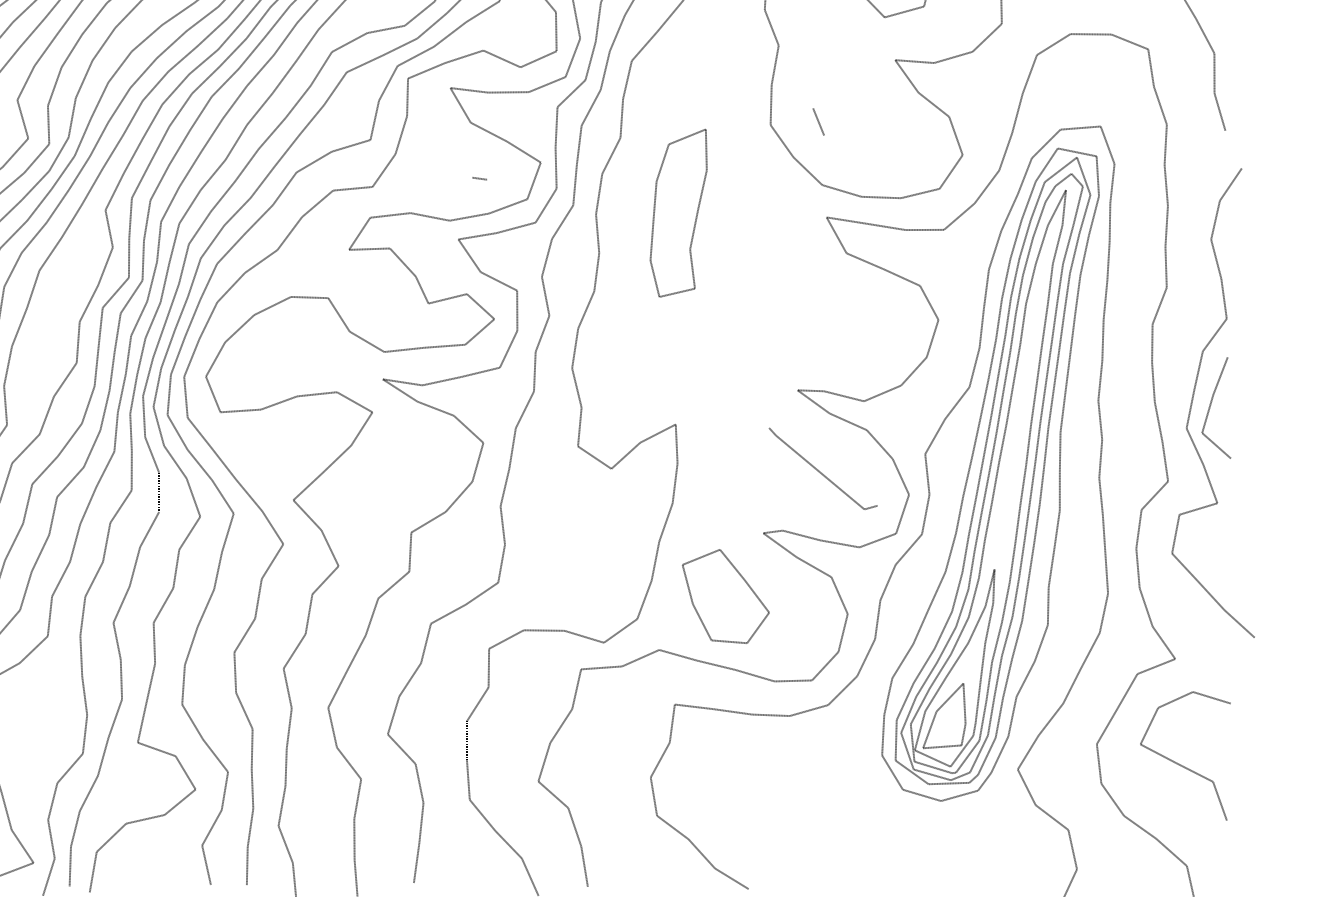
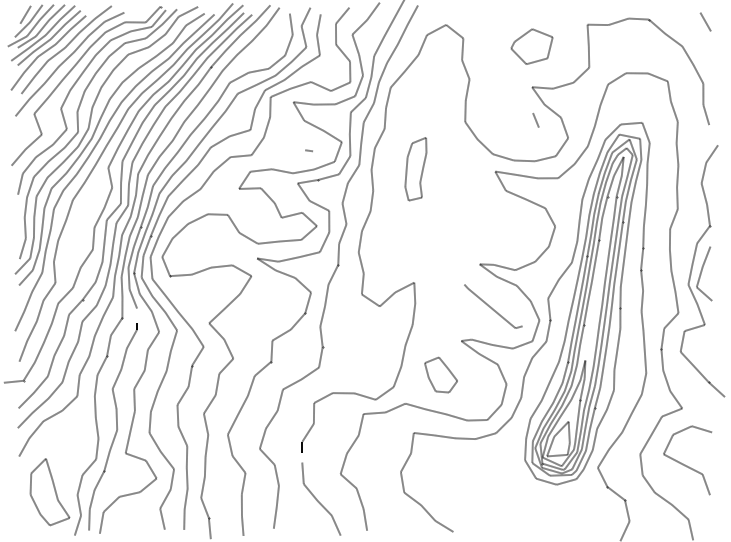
line: (817, 122) -> (535, 120), moved
part: (677, 211) -> (415, 168), size x0.7
part: (724, 595) -> (440, 374), size x0.7

